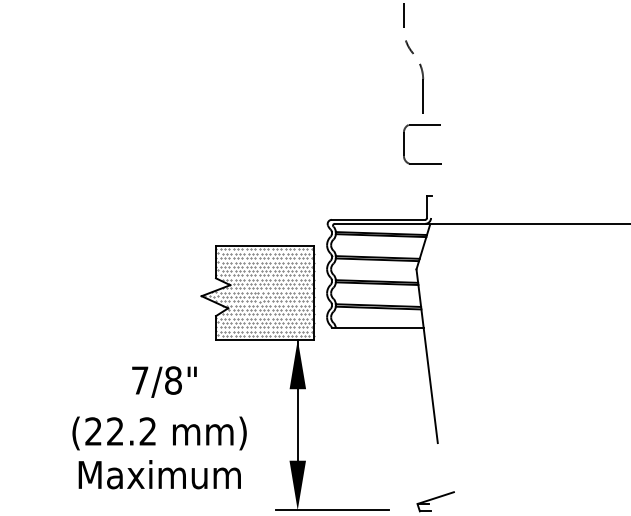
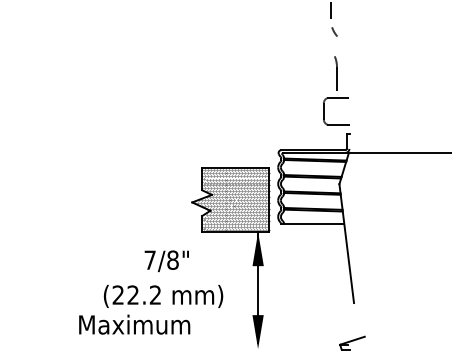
part: (422, 113) -> (336, 90), moved
text: (159, 474) -> (134, 324), moved
line: (331, 510) -> (281, 349), removed

